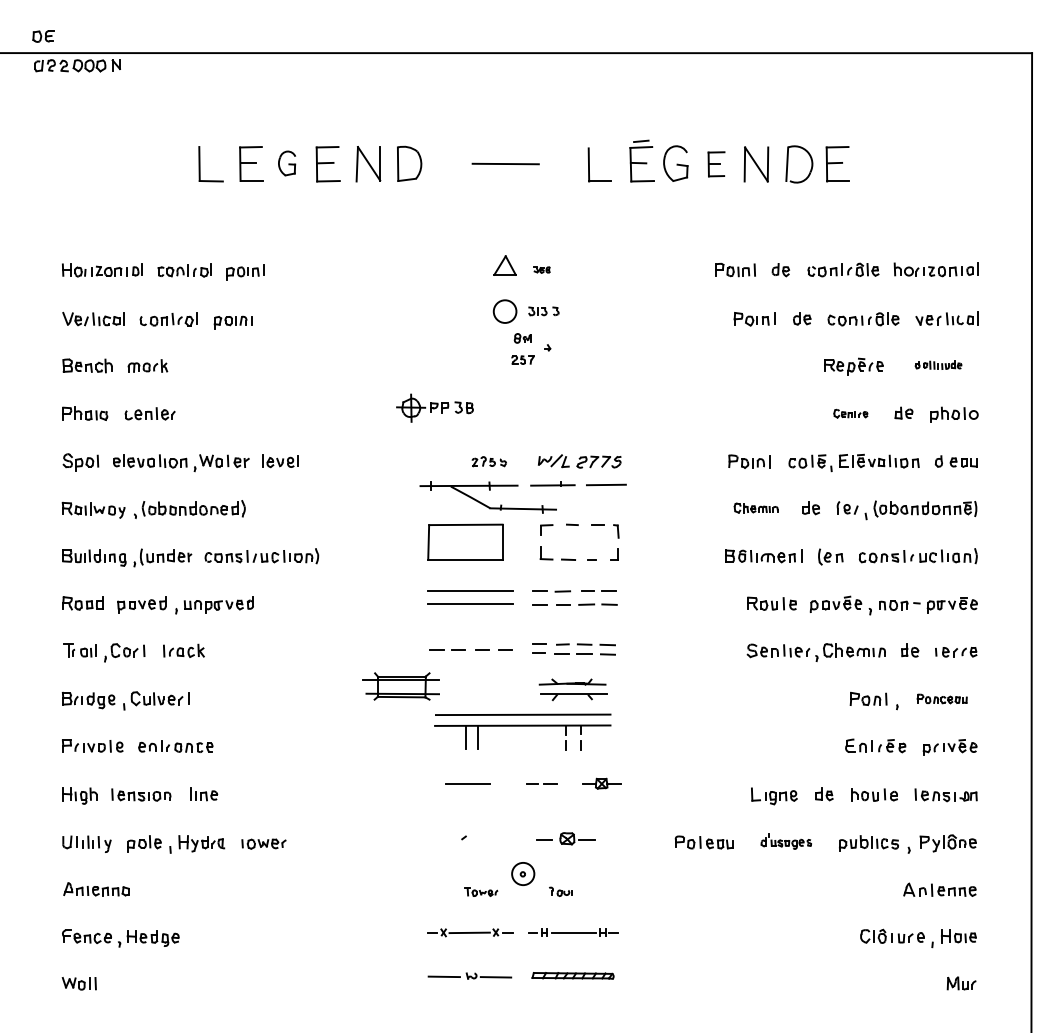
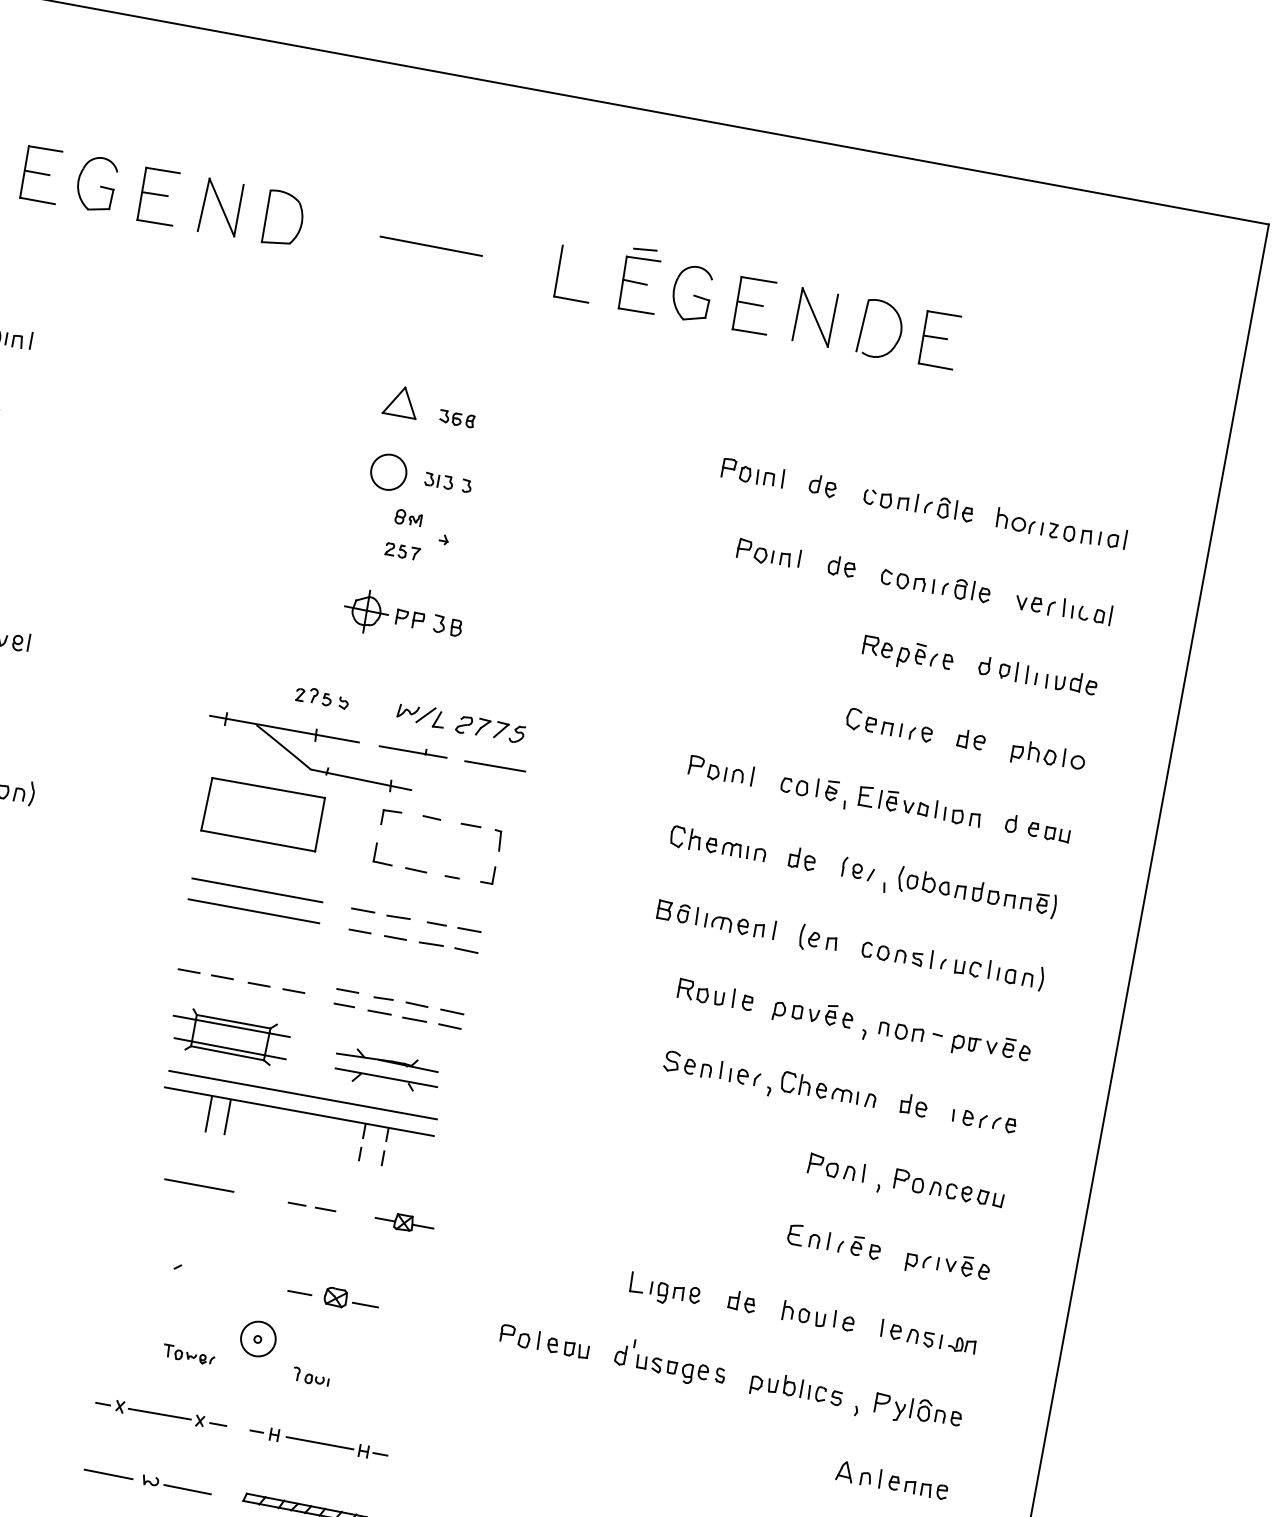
part: (286, 163) -> (95, 183), size x1.43
part: (716, 164) -> (754, 306), size x1.43
part: (541, 269) -> (456, 417), size x1.43
part: (938, 365) -> (1037, 676), size x1.67
part: (434, 407) -> (402, 617), moved
part: (850, 413) -> (889, 725), size x1.67
part: (755, 507) -> (717, 842), size x1.43
part: (400, 686) -> (228, 1036), moved
part: (942, 698) -> (950, 1188), size x1.43
part: (786, 841) -> (670, 1363), size x1.43

